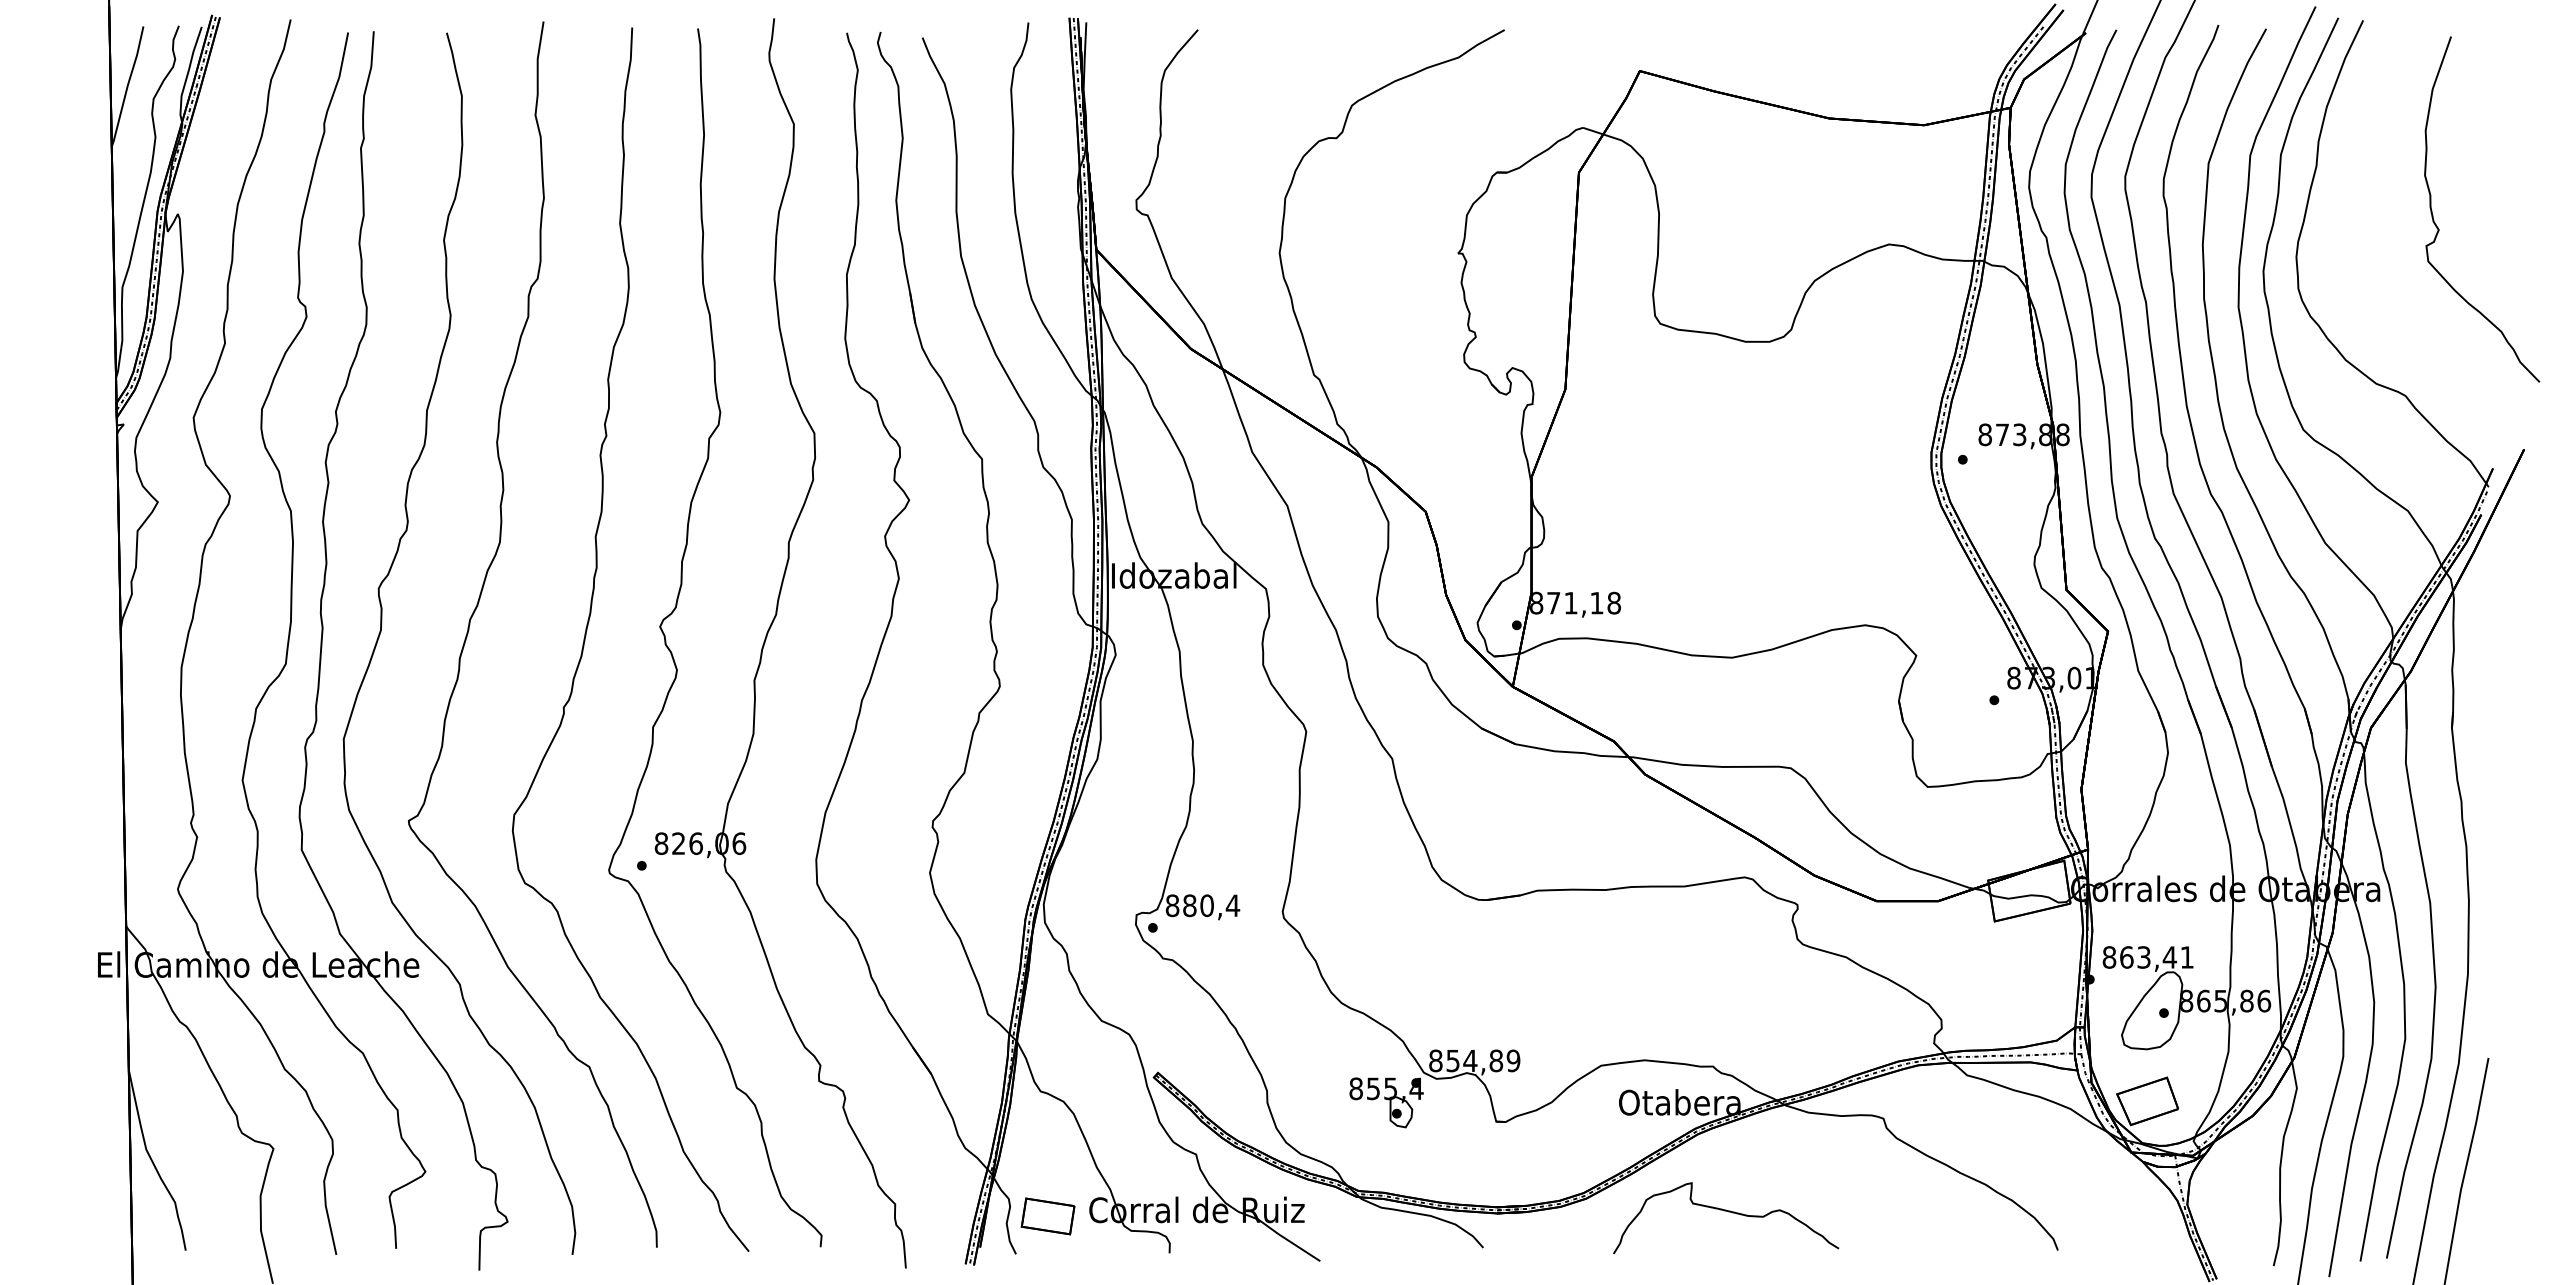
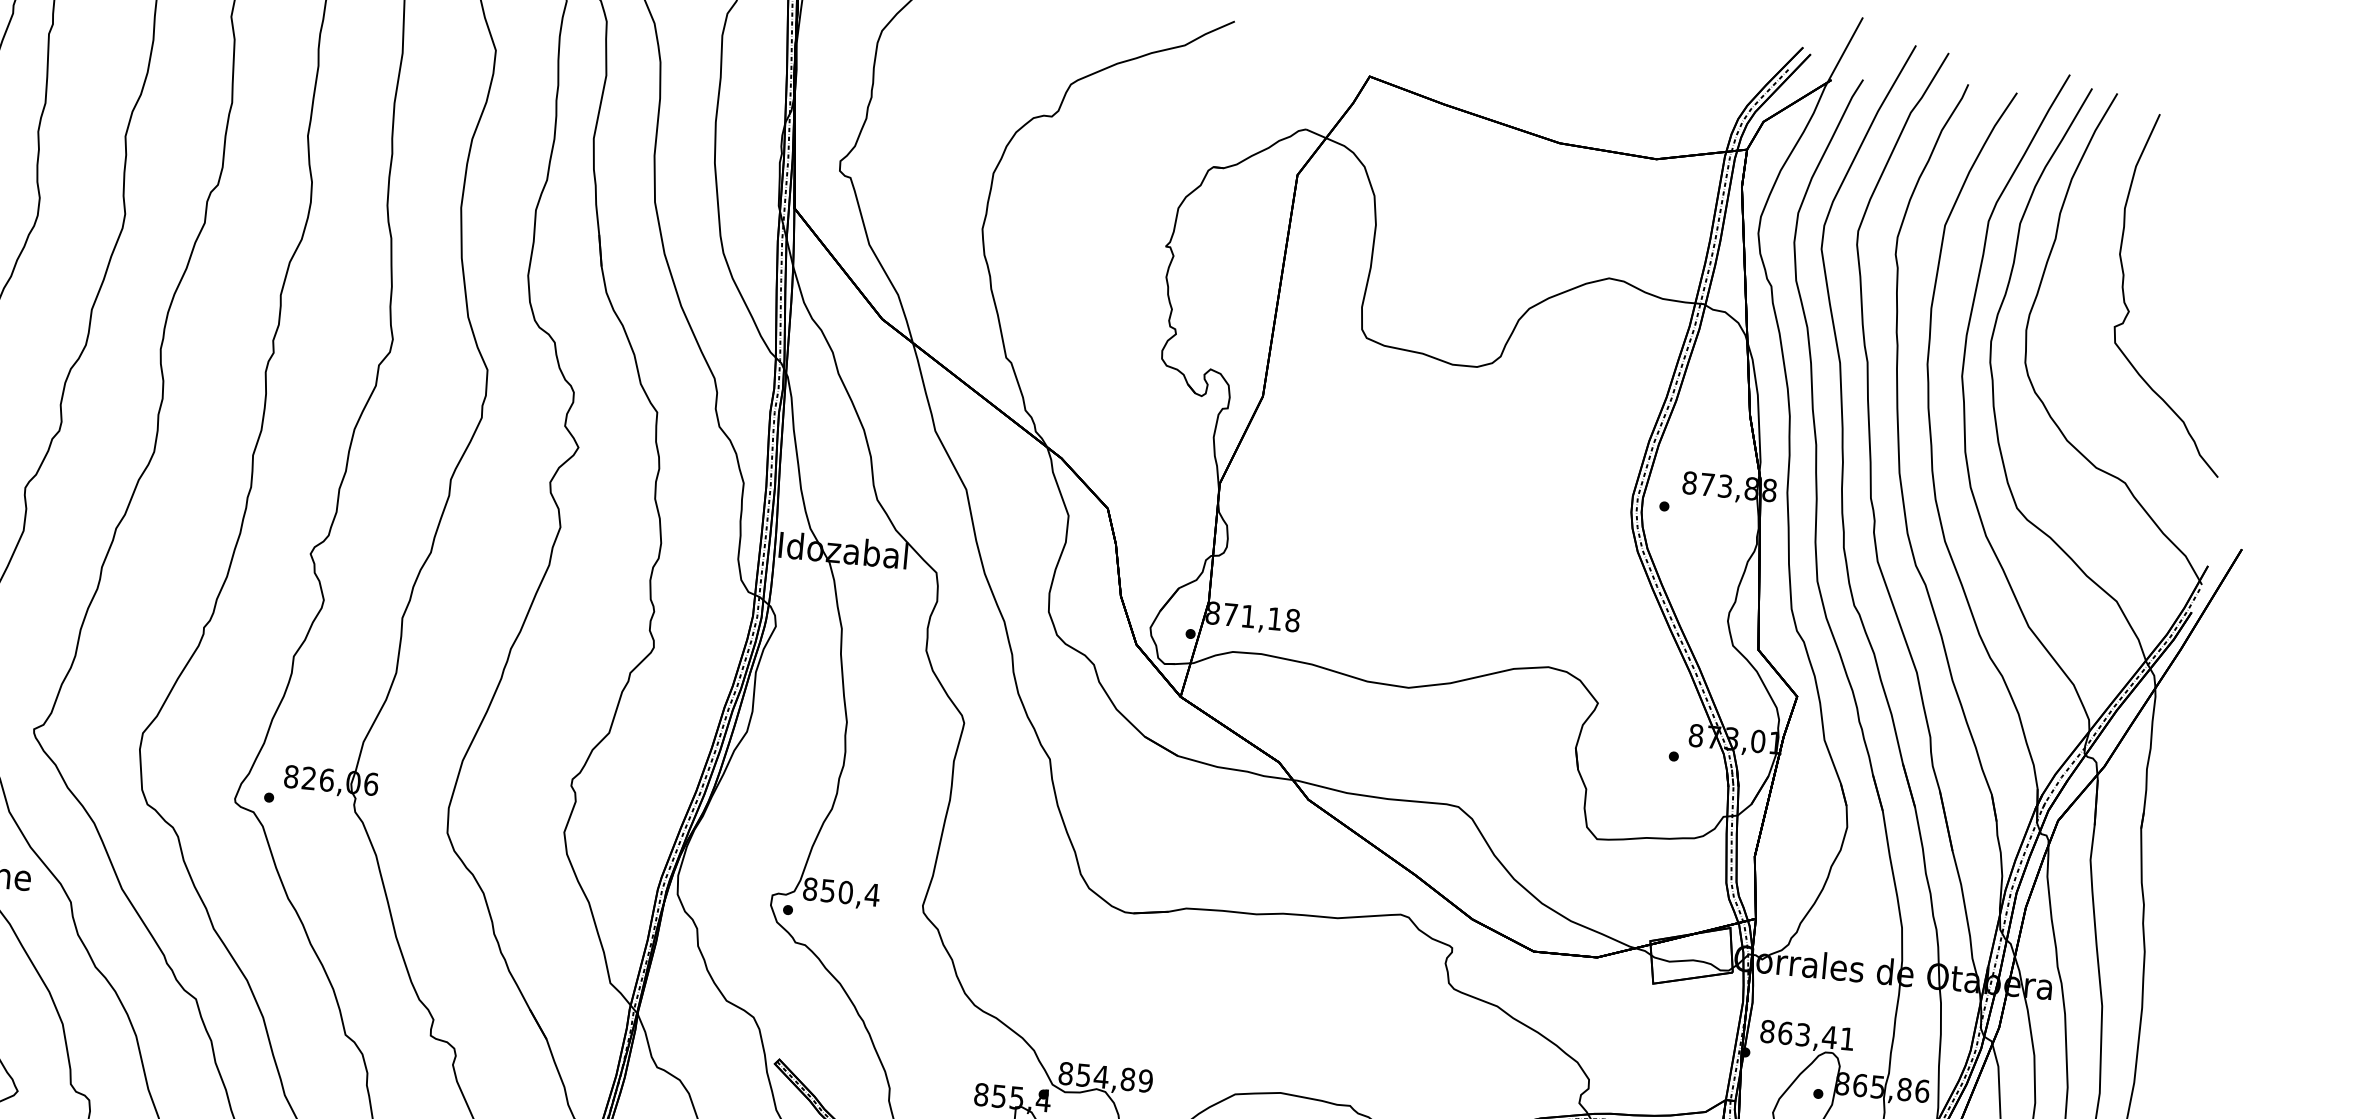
curve: (2439, 229) -> (2129, 311), moved
text: (1189, 905) -> (827, 890), 880,4 -> 850,4

